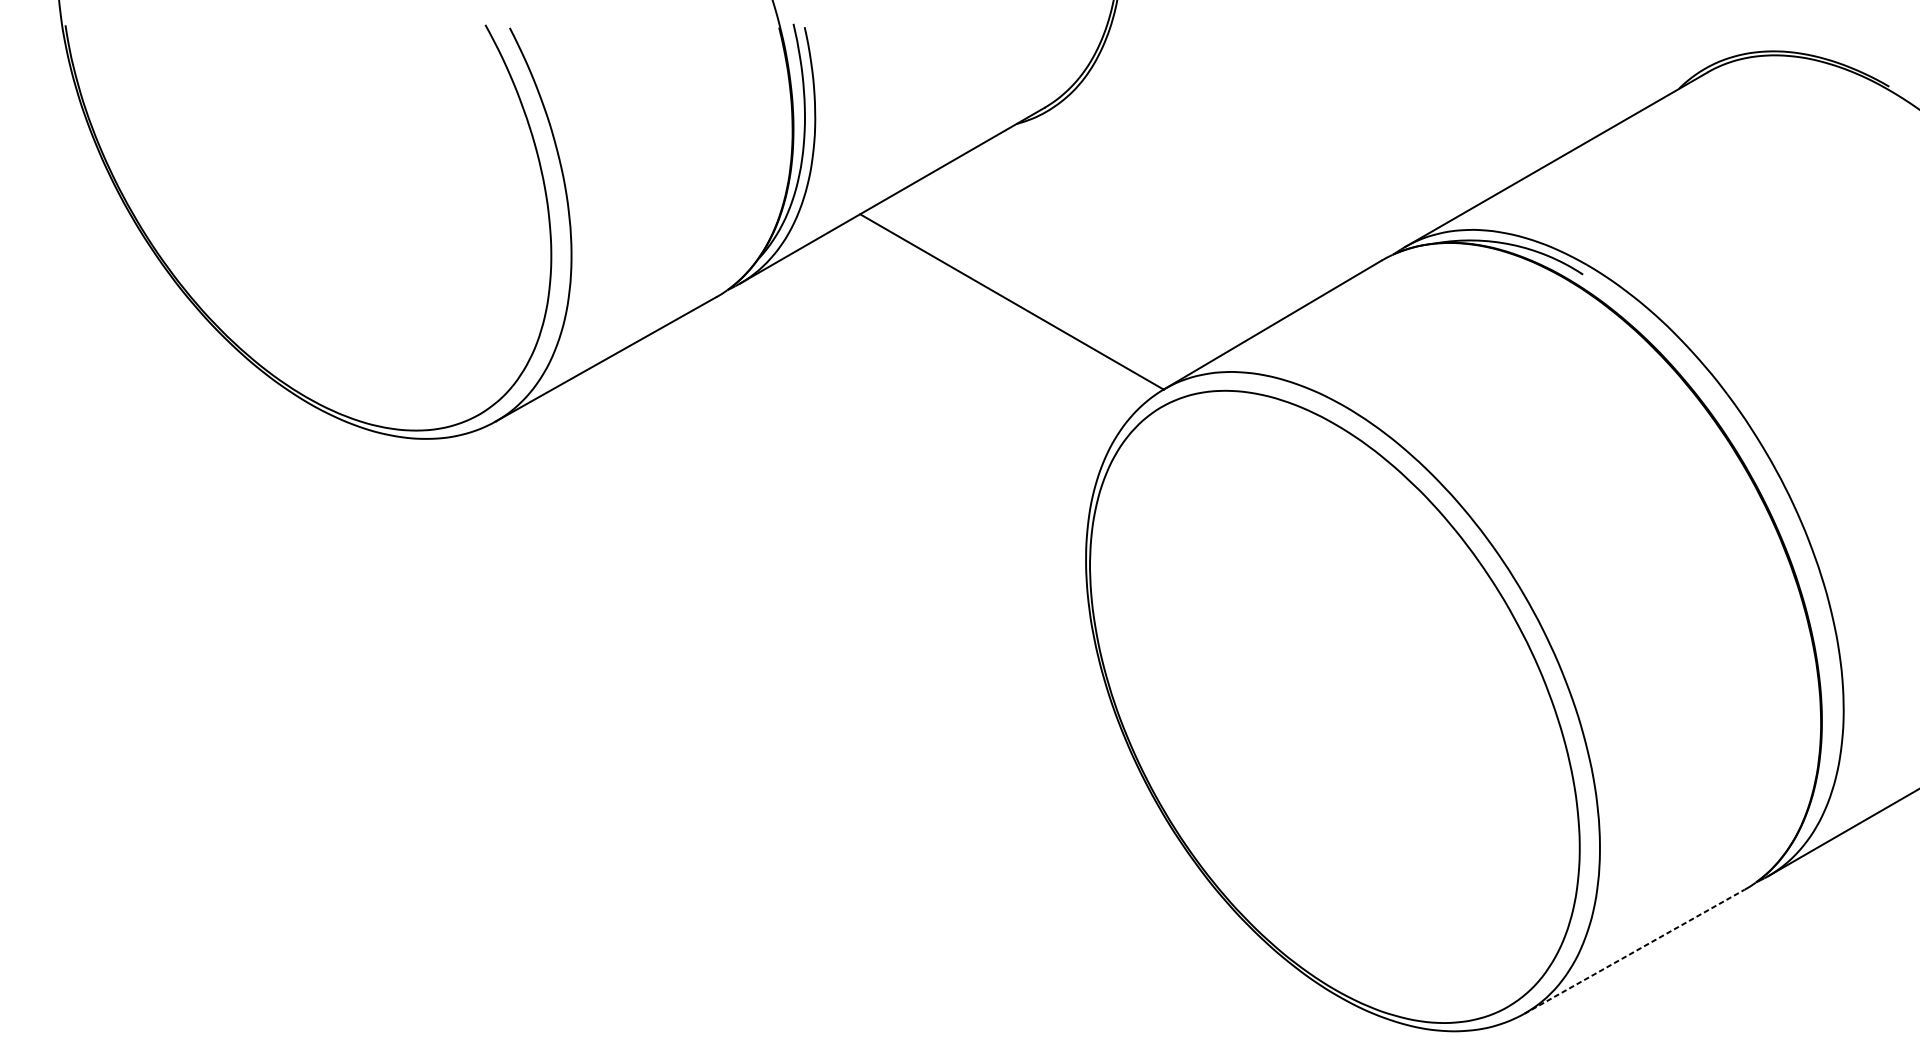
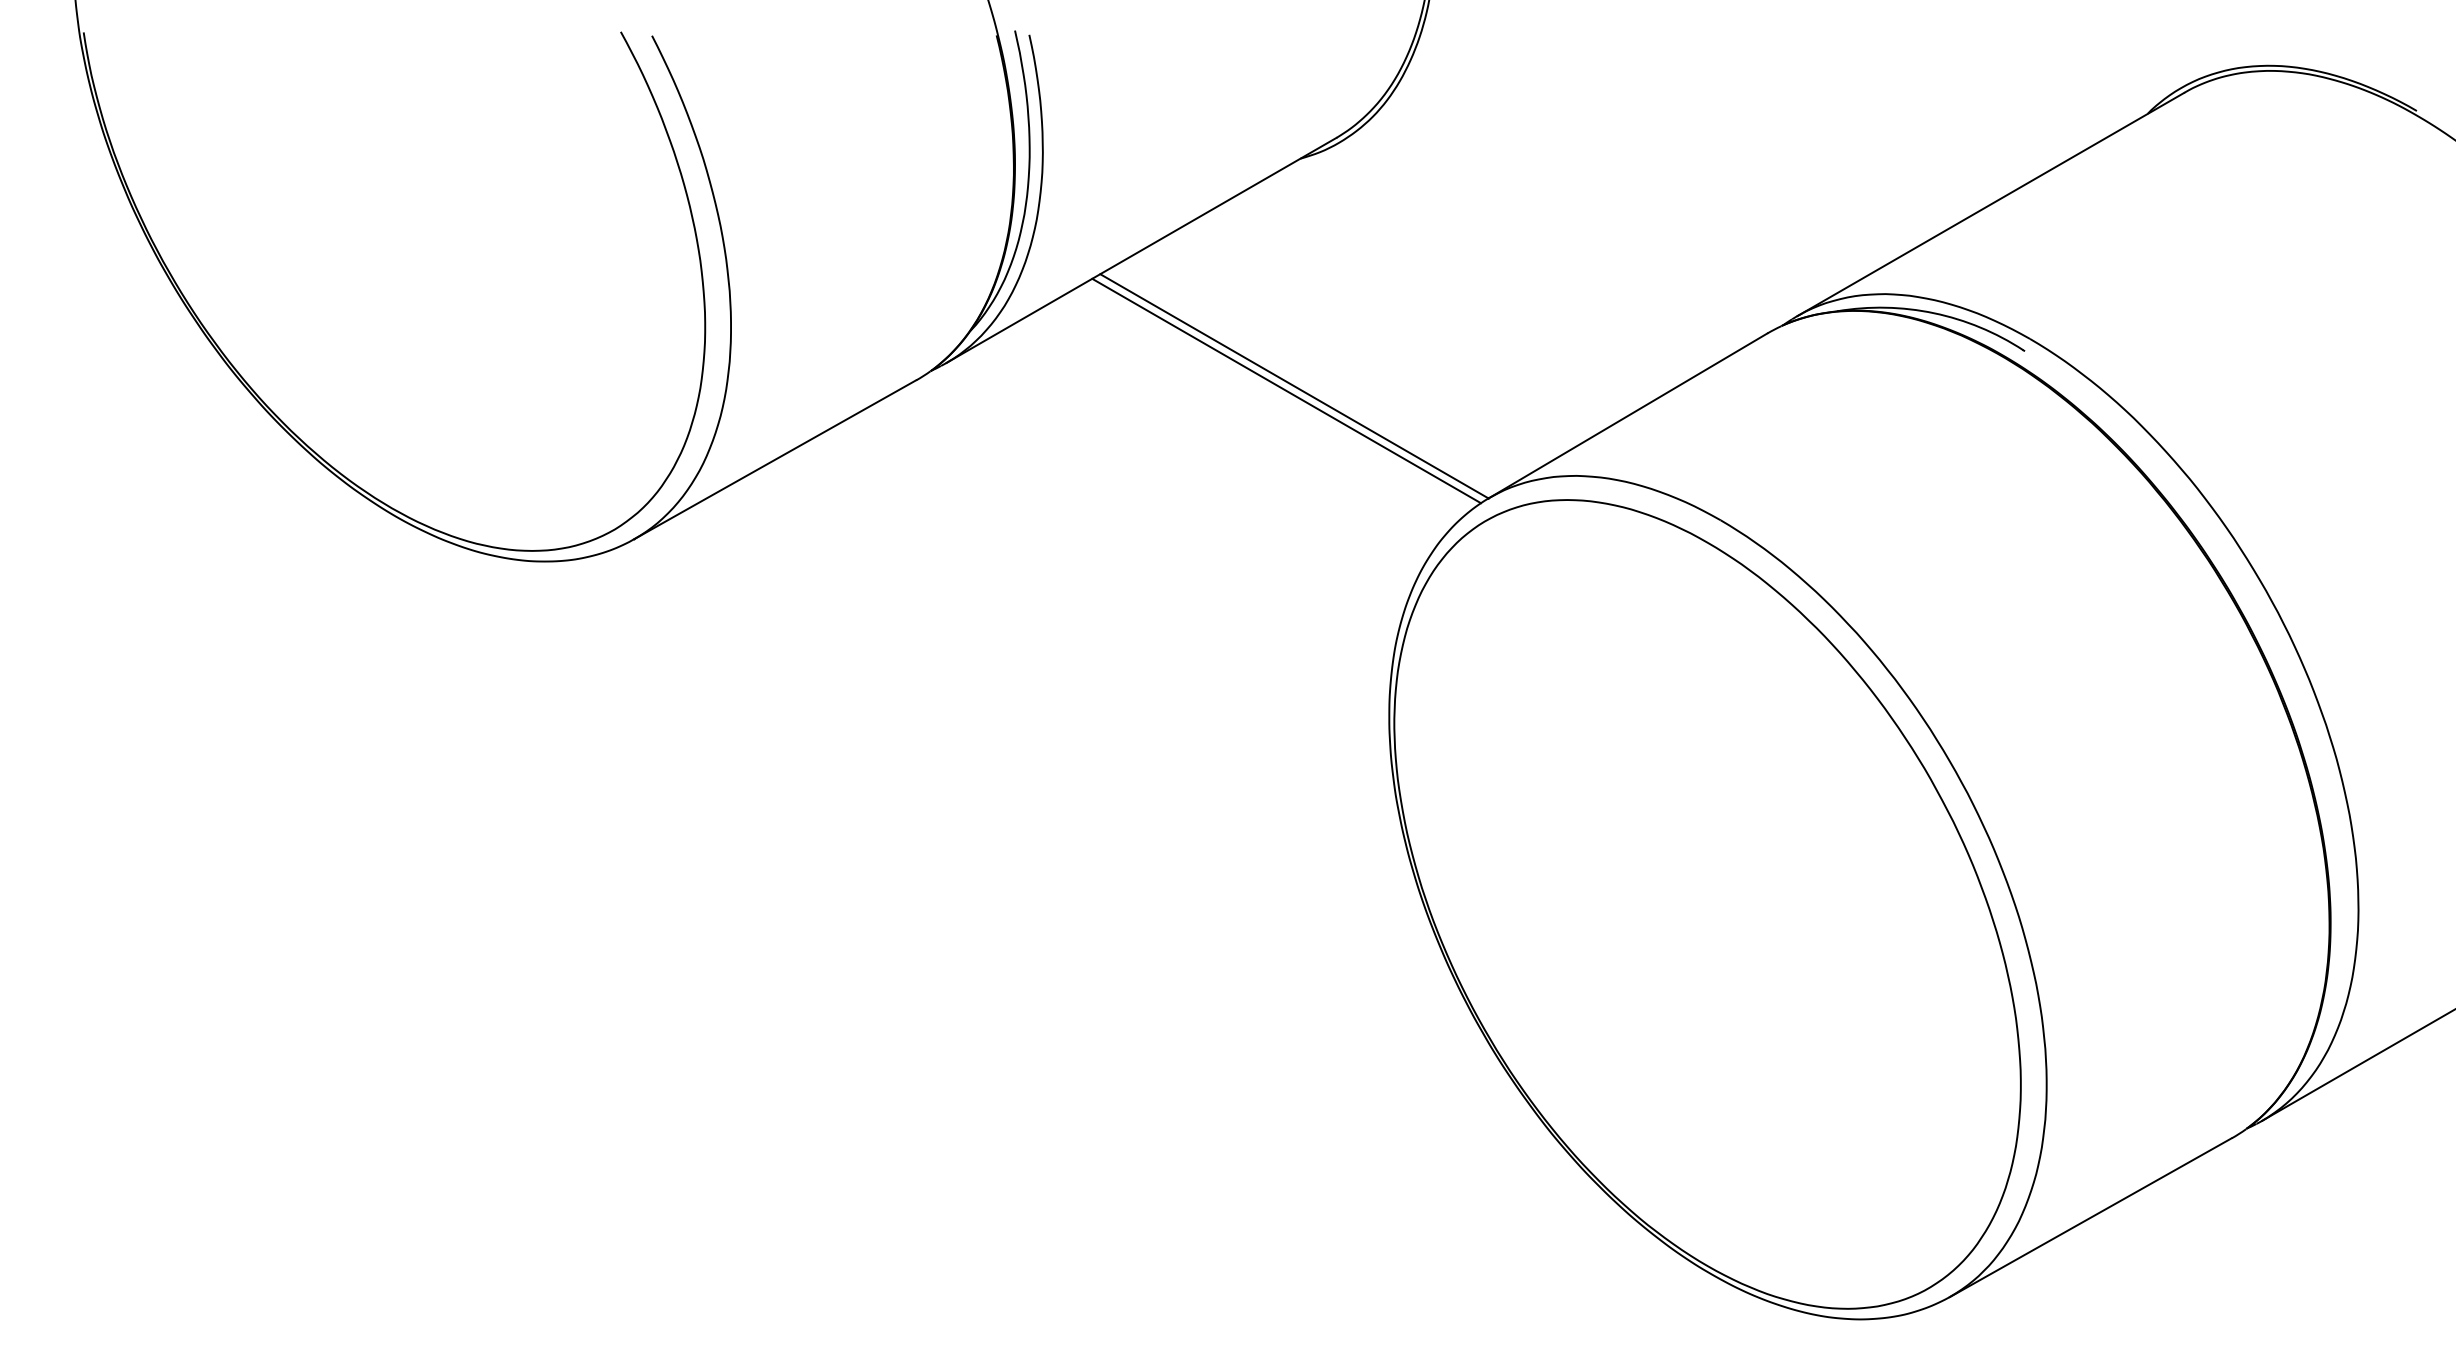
line: (1005, 305) -> (1286, 390), added
line: (1634, 951) -> (2090, 1217), dashed -> solid

